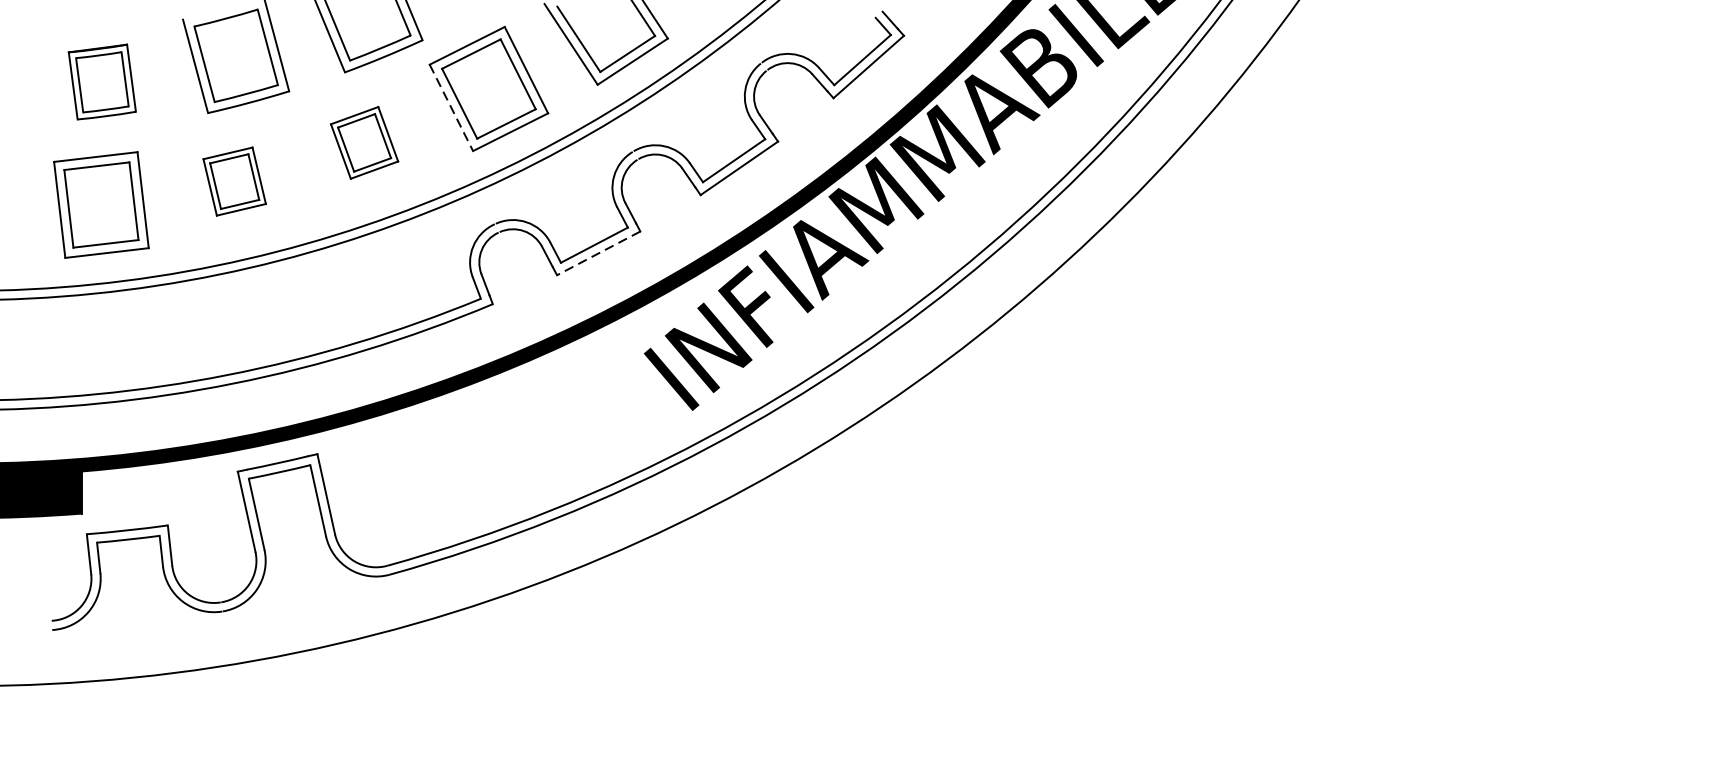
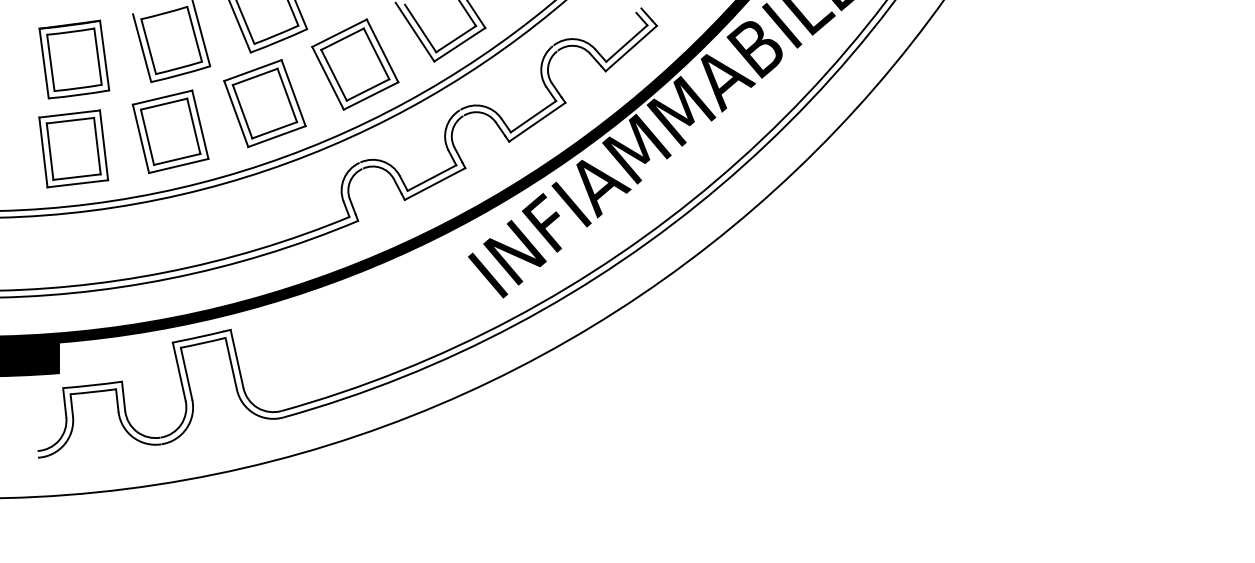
part: (102, 81) -> (74, 59), size x1.43
line: (452, 108) -> (328, 78), dashed -> solid
part: (363, 142) -> (264, 103), size x1.67
part: (234, 181) -> (170, 131), size x1.67
line: (597, 254) -> (434, 184), dashed -> solid

